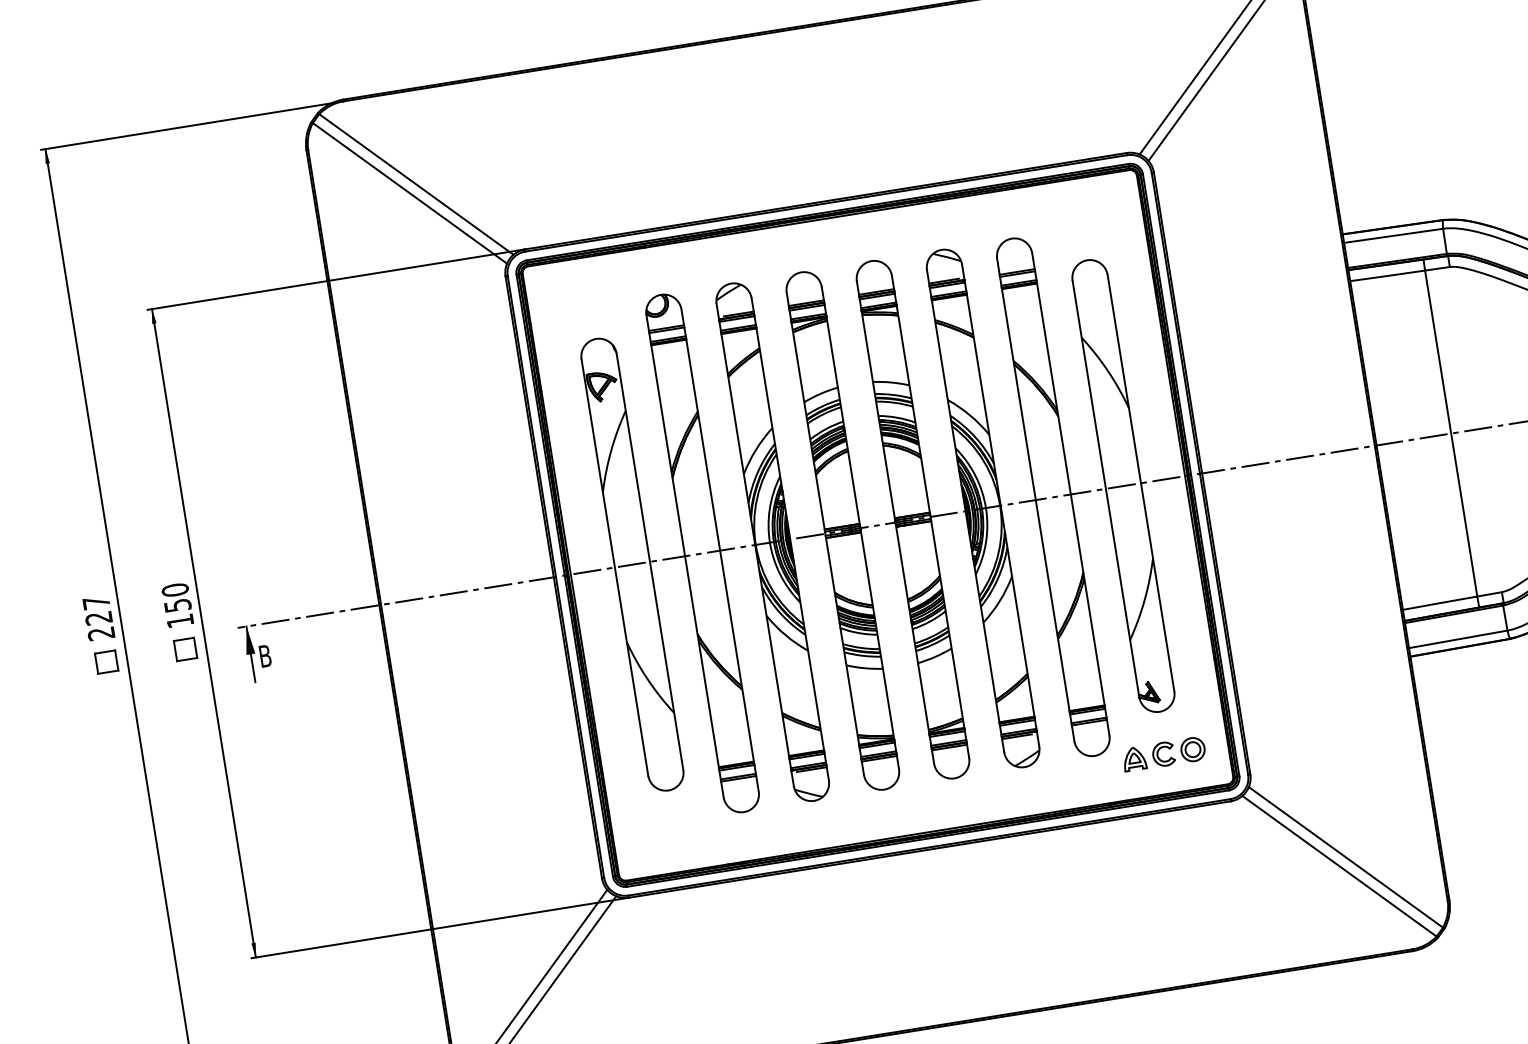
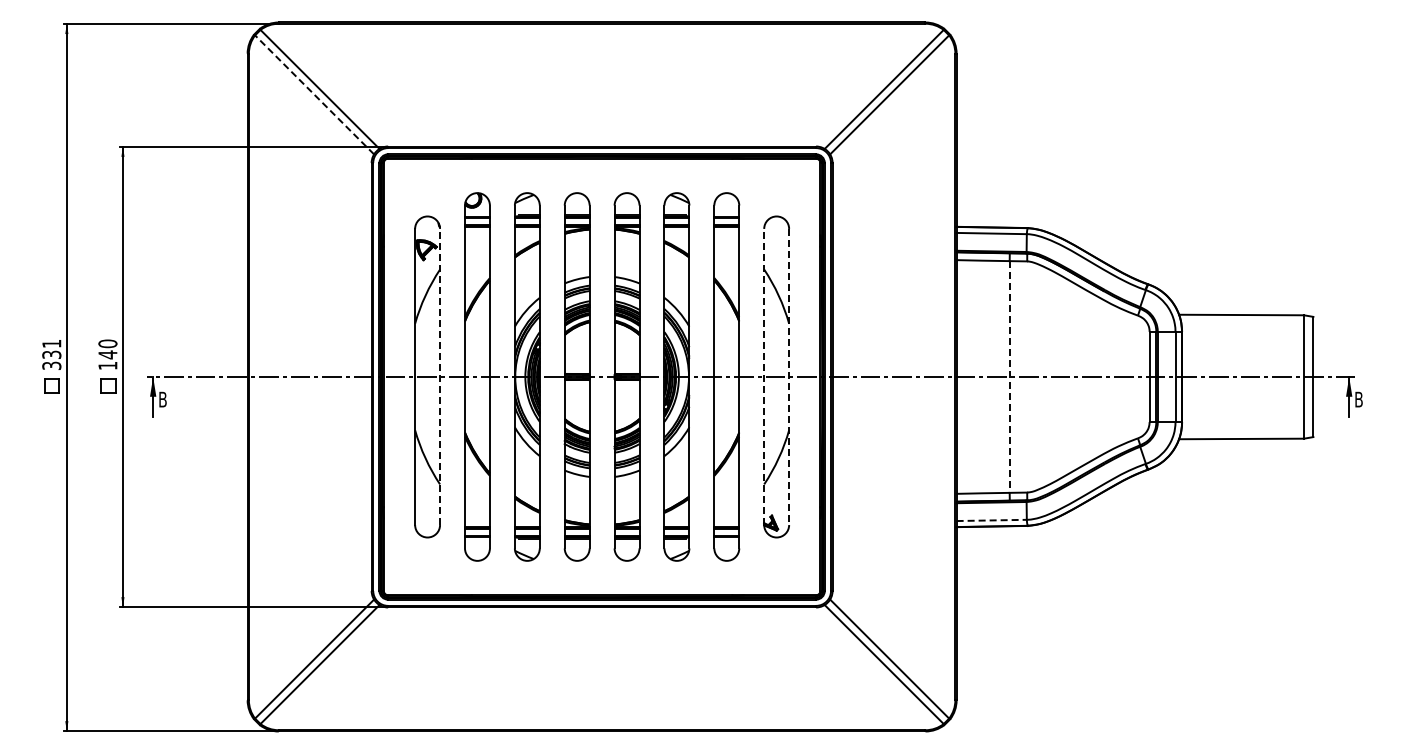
line: (409, 192) -> (314, 94), solid -> dashed
line: (1451, 434) -> (1009, 377), solid -> dashed
line: (1141, 483) -> (789, 377), solid -> dashed
line: (1106, 488) -> (764, 376), solid -> dashed
line: (650, 561) -> (440, 376), solid -> dashed
text: (177, 605) -> (107, 354), 150 -> 140
text: (98, 617) -> (51, 354), 227 -> 331
line: (1459, 639) -> (992, 520), solid -> dashed
part: (1163, 754) -> (774, 567), removed

